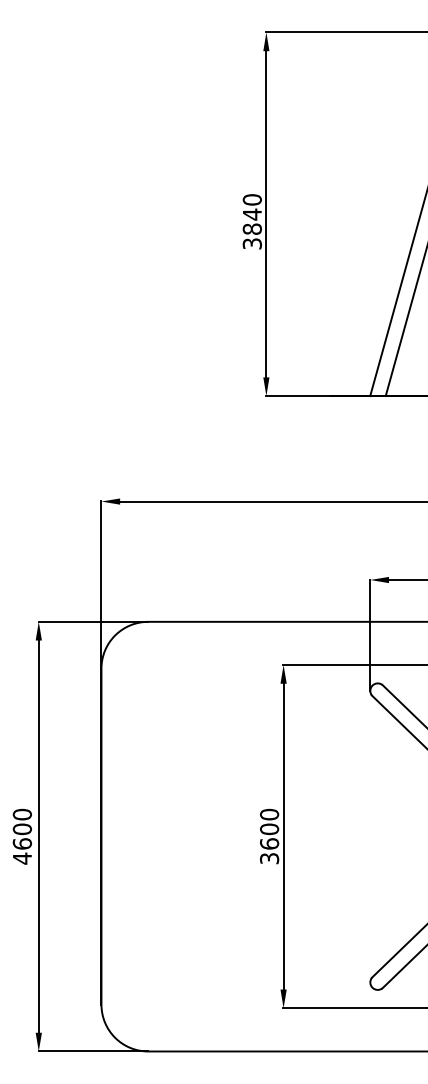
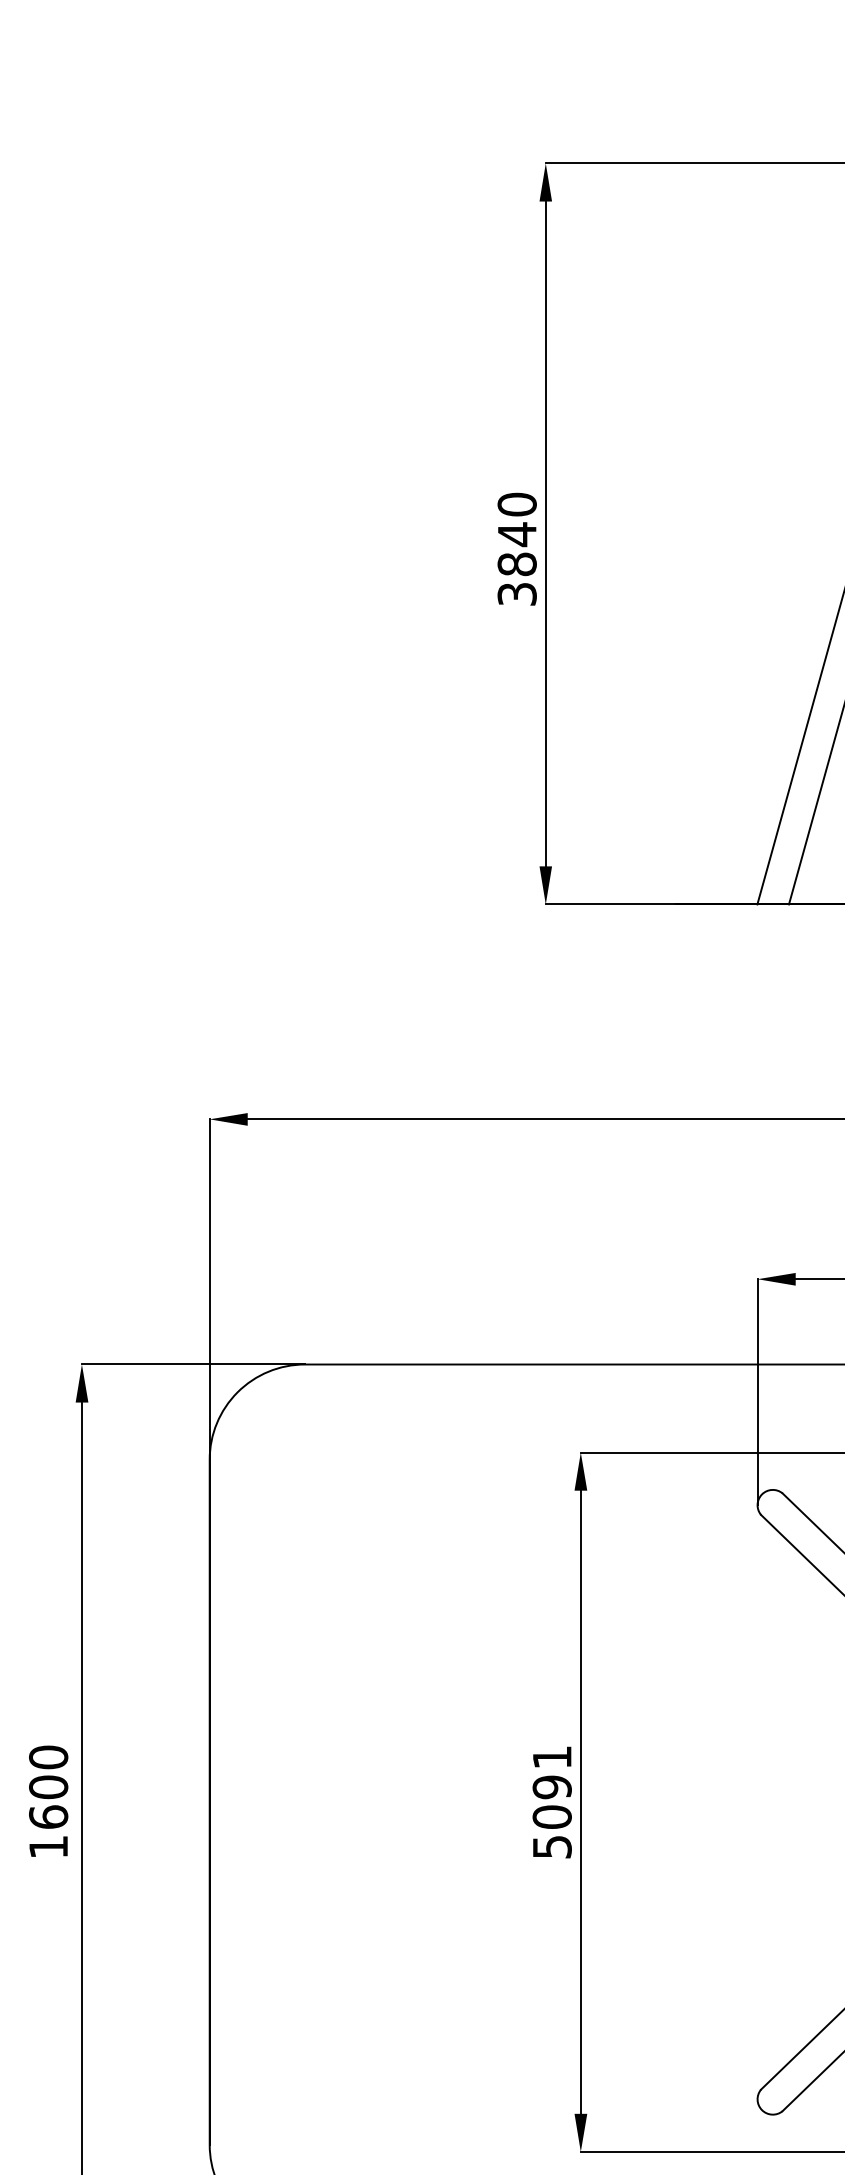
text: (269, 835) -> (552, 1799), 3600 -> 5091
text: (22, 858) -> (48, 1846), 4600 -> 1600

